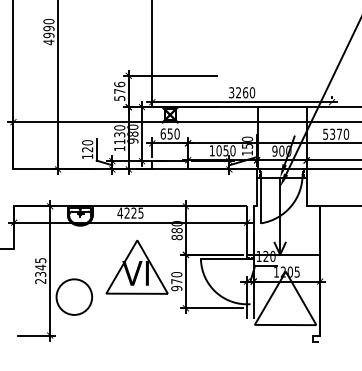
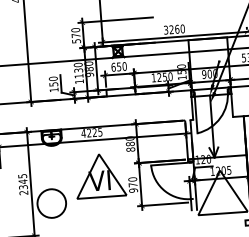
text: (119, 84) -> (75, 30), 576 -> 570
text: (87, 149) -> (53, 84), 120 -> 150
text: (218, 150) -> (158, 77), 1050 -> 1250

